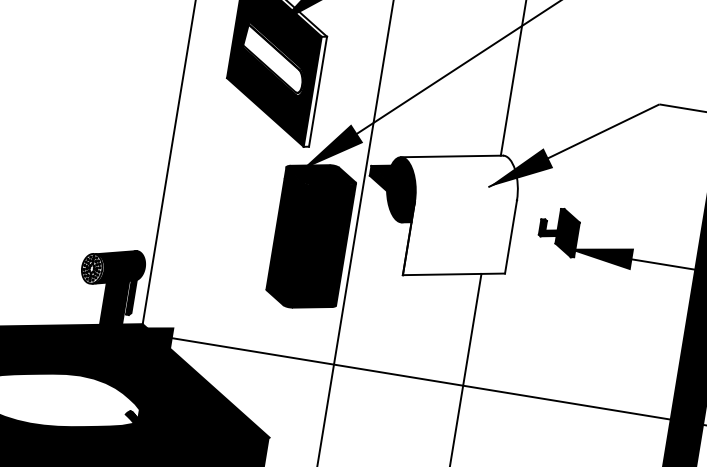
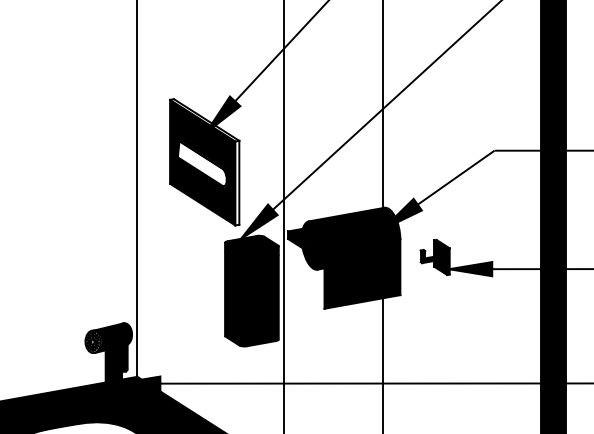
fill: (452, 214) -> (354, 257), added

